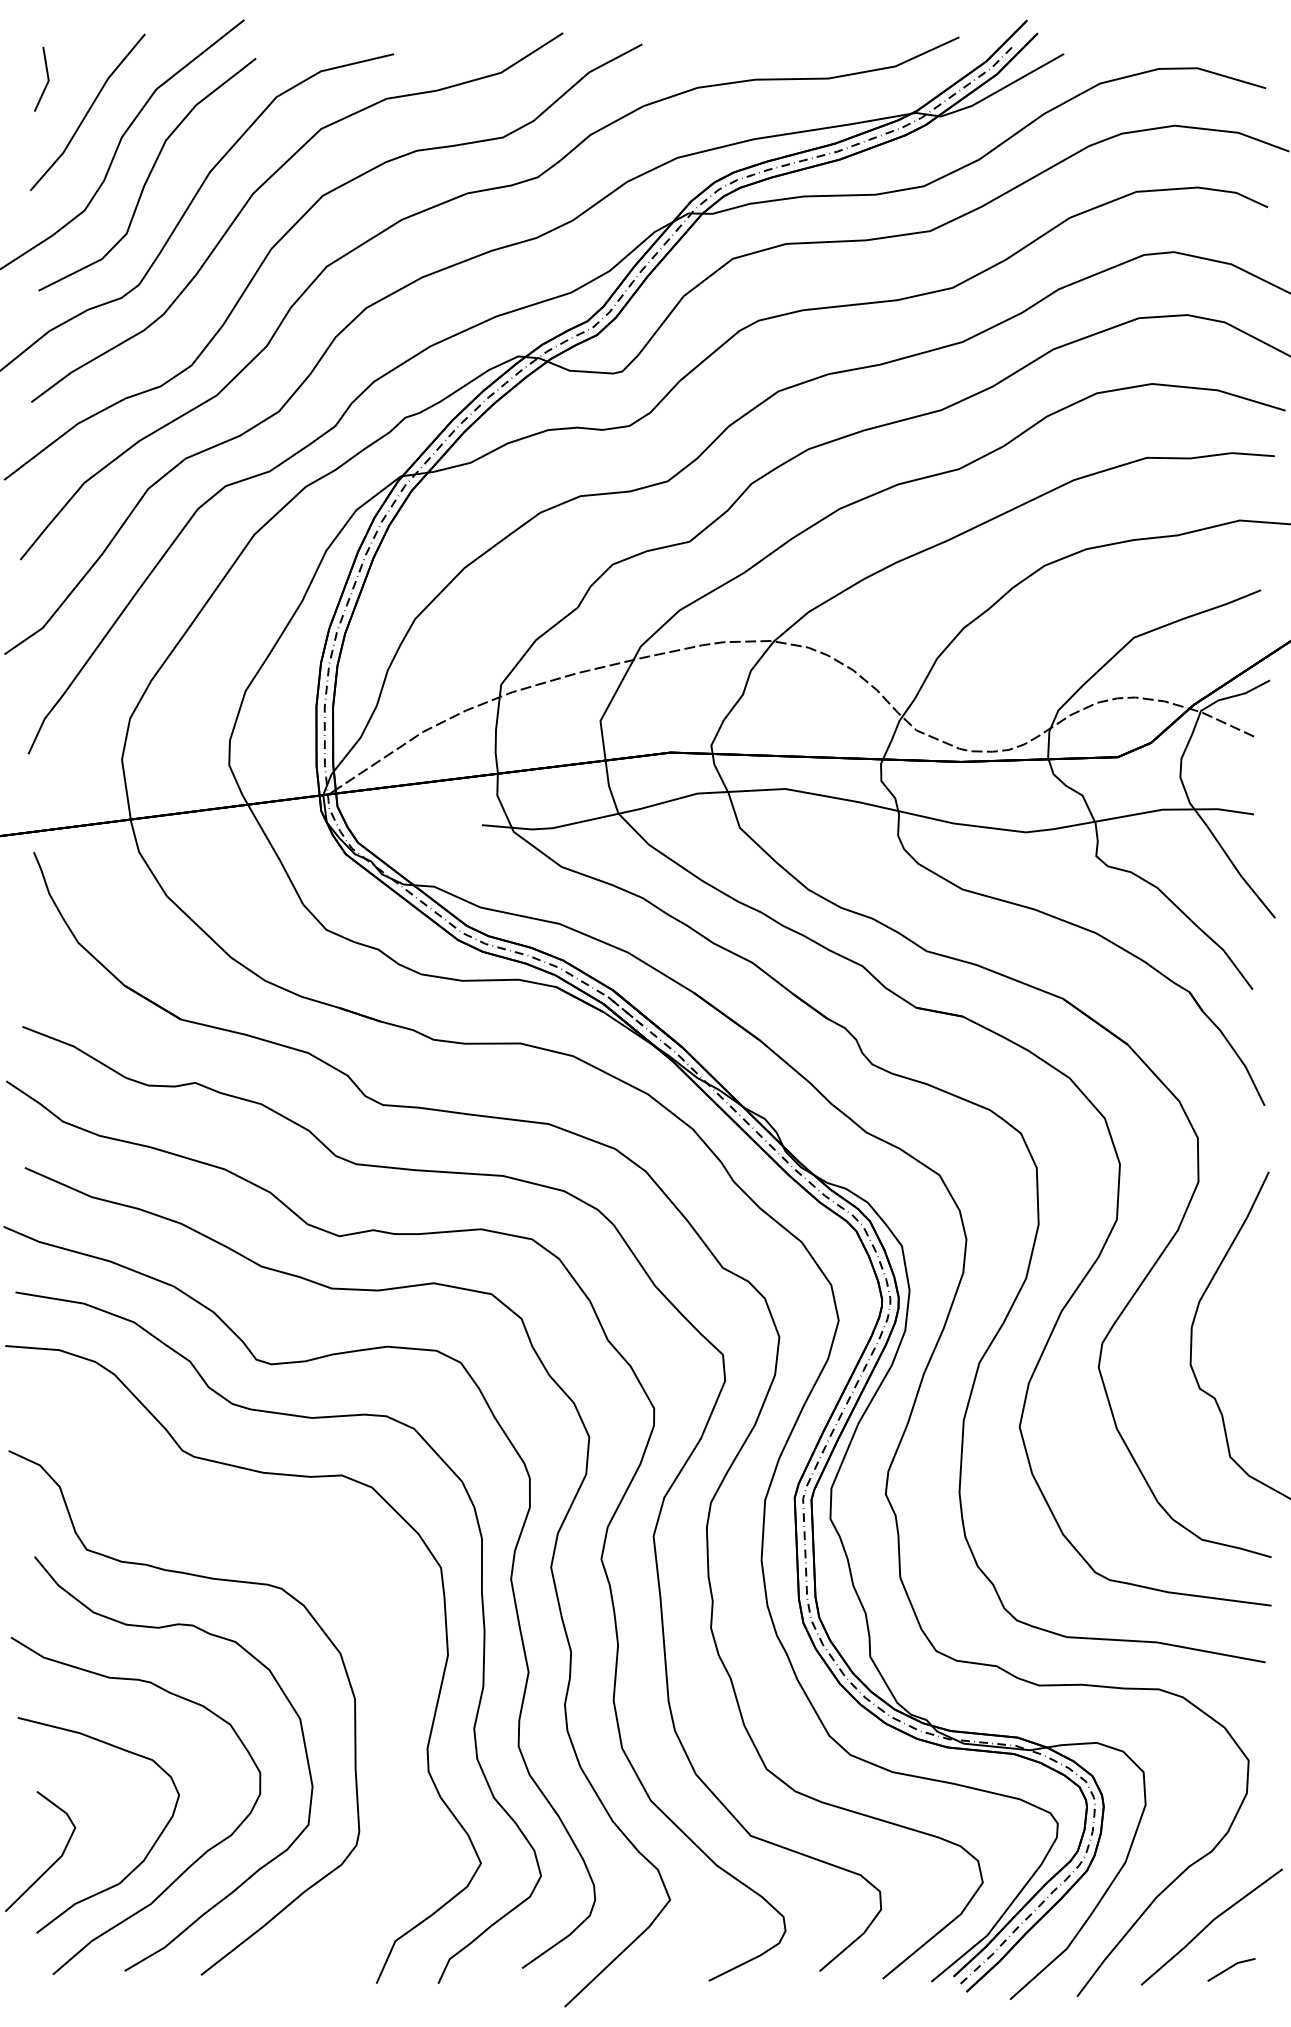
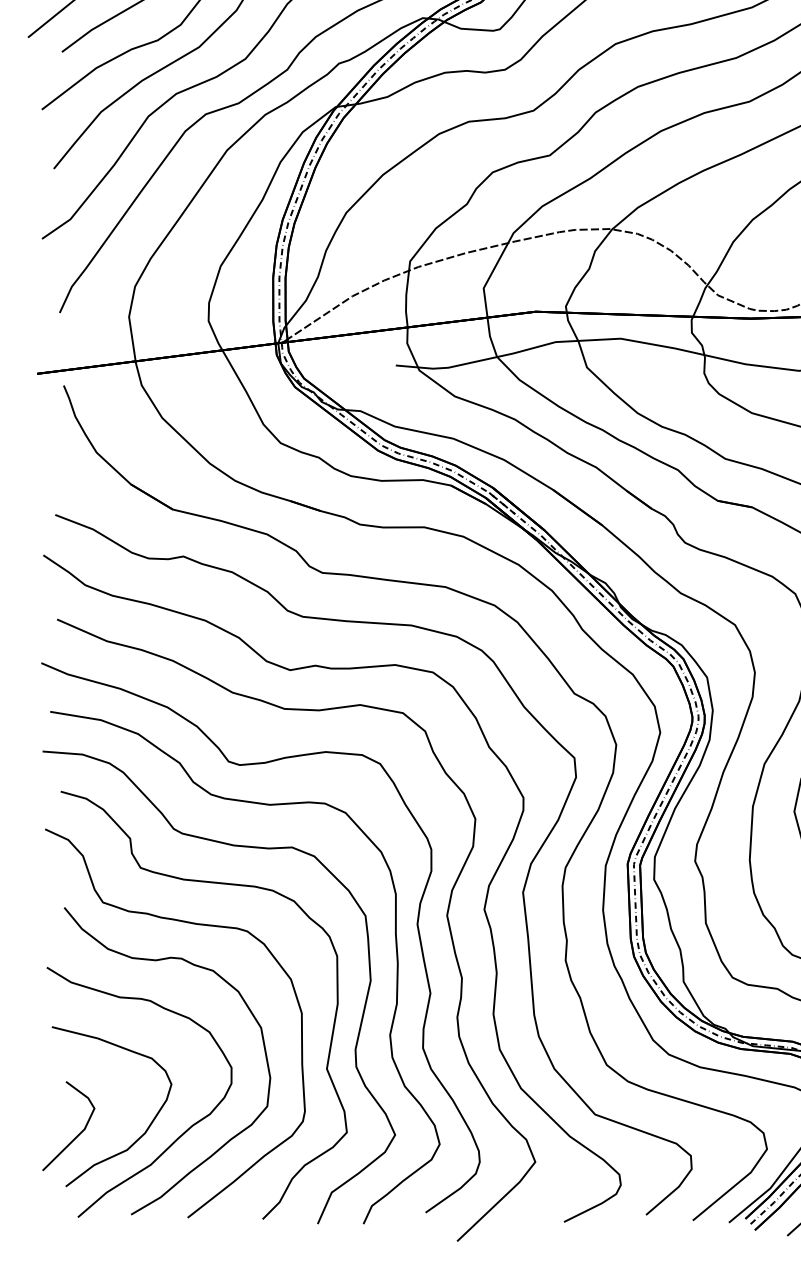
curve: (240, 1524) -> (216, 883), added

